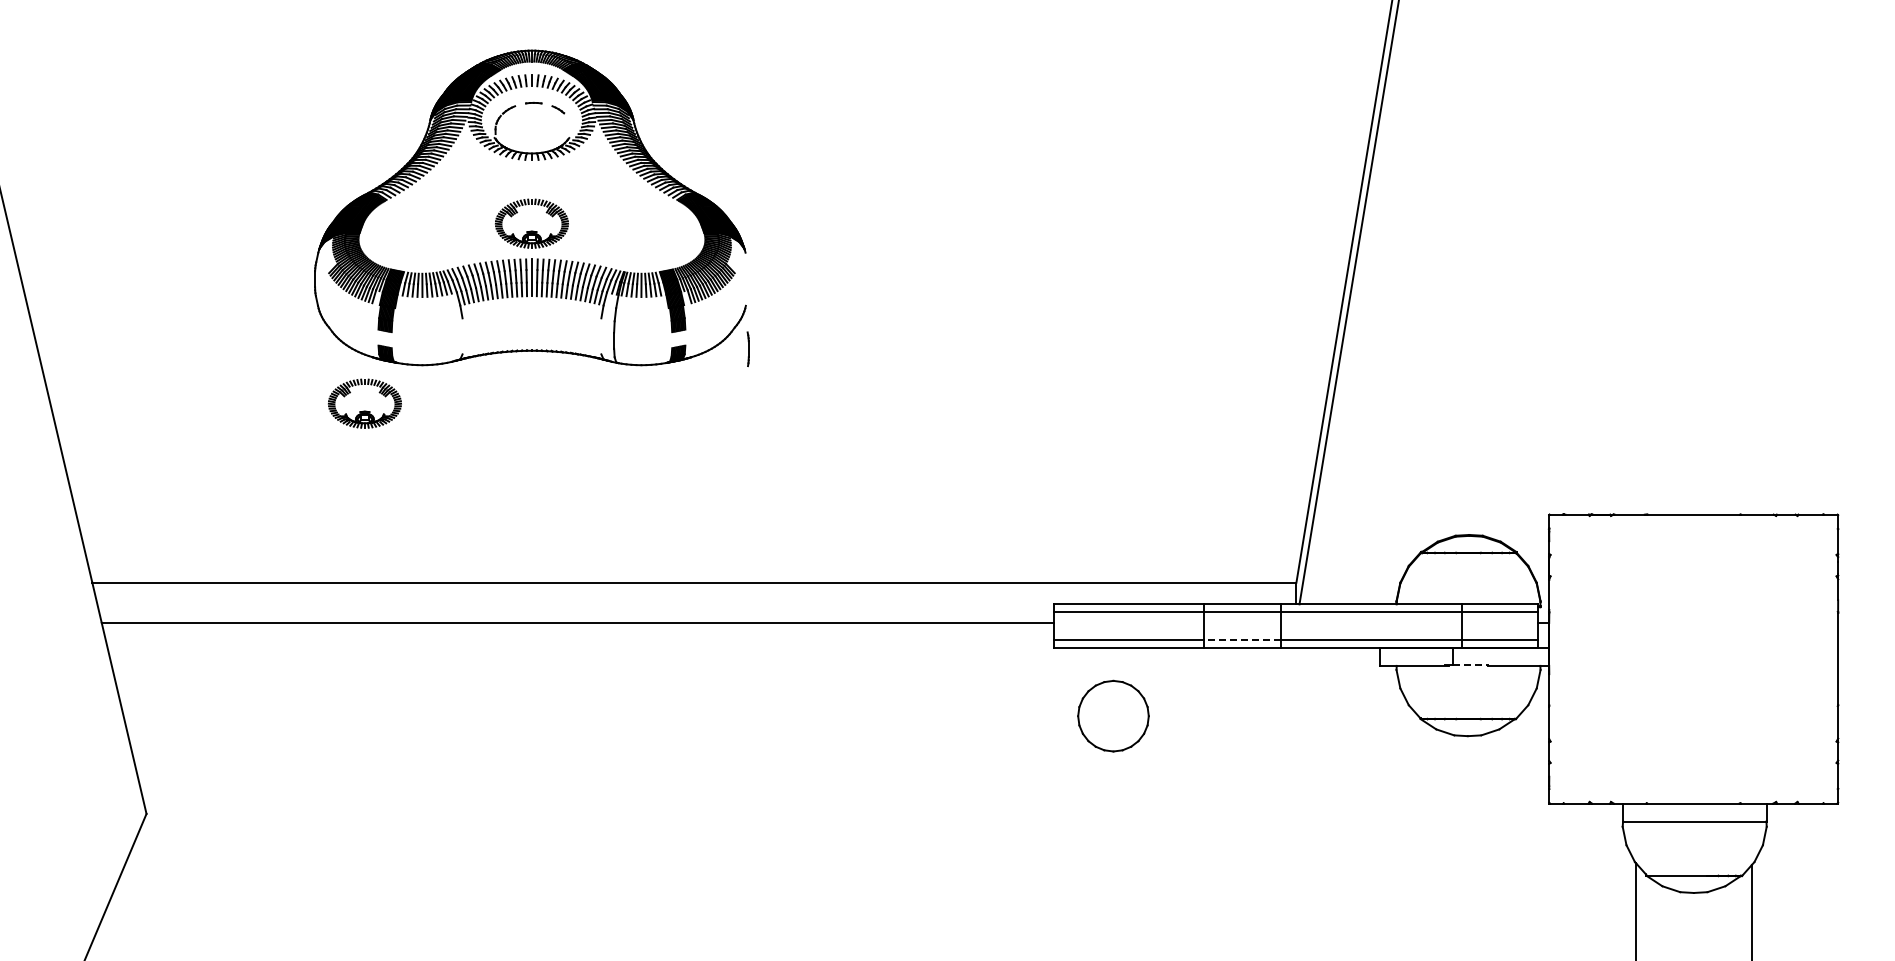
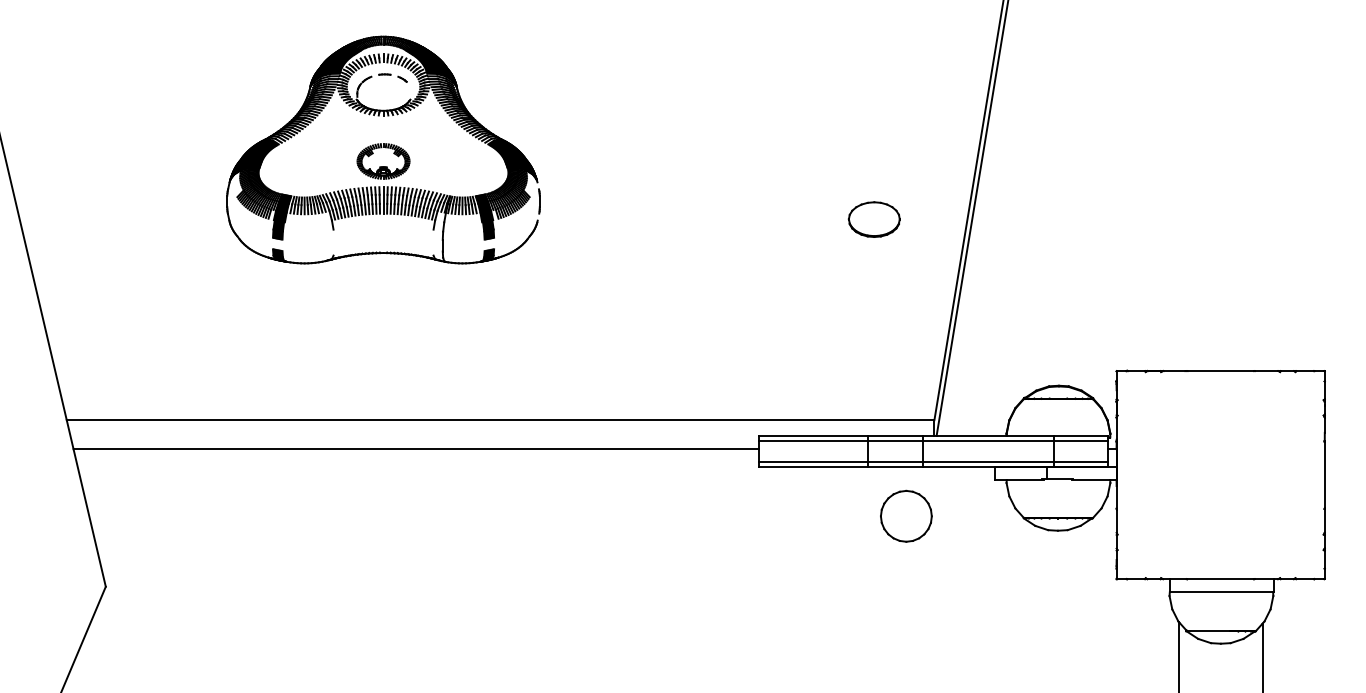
part: (1212, 304) -> (873, 219), added
line: (748, 349) -> (539, 201), moved
part: (364, 410) -> (262, 296), removed
line: (1241, 640) -> (894, 461), dashed -> solid
line: (1470, 664) -> (1059, 479), dashed -> solid
part: (1113, 715) -> (906, 515), moved

